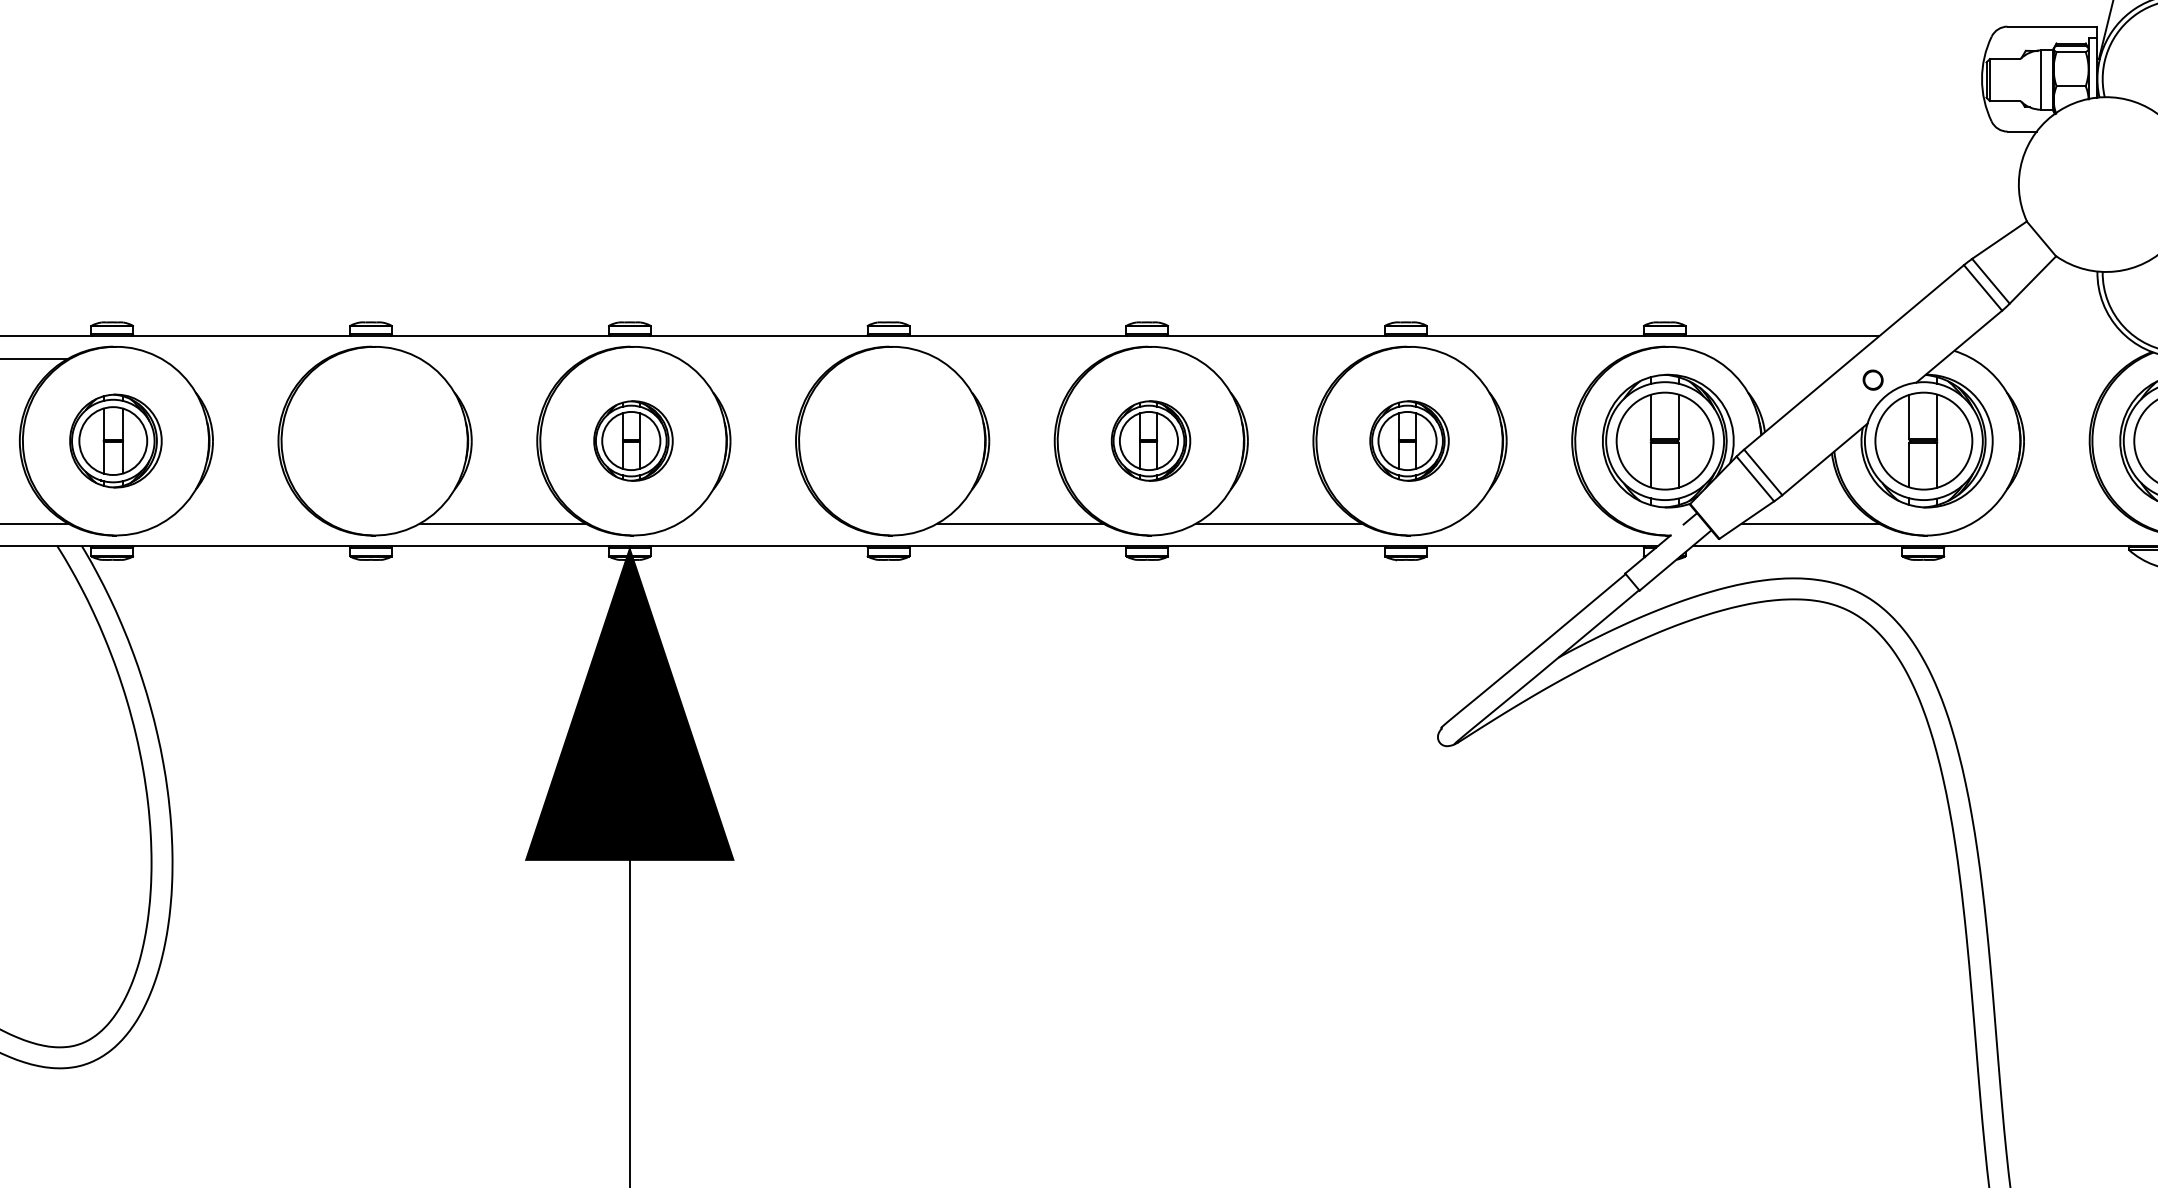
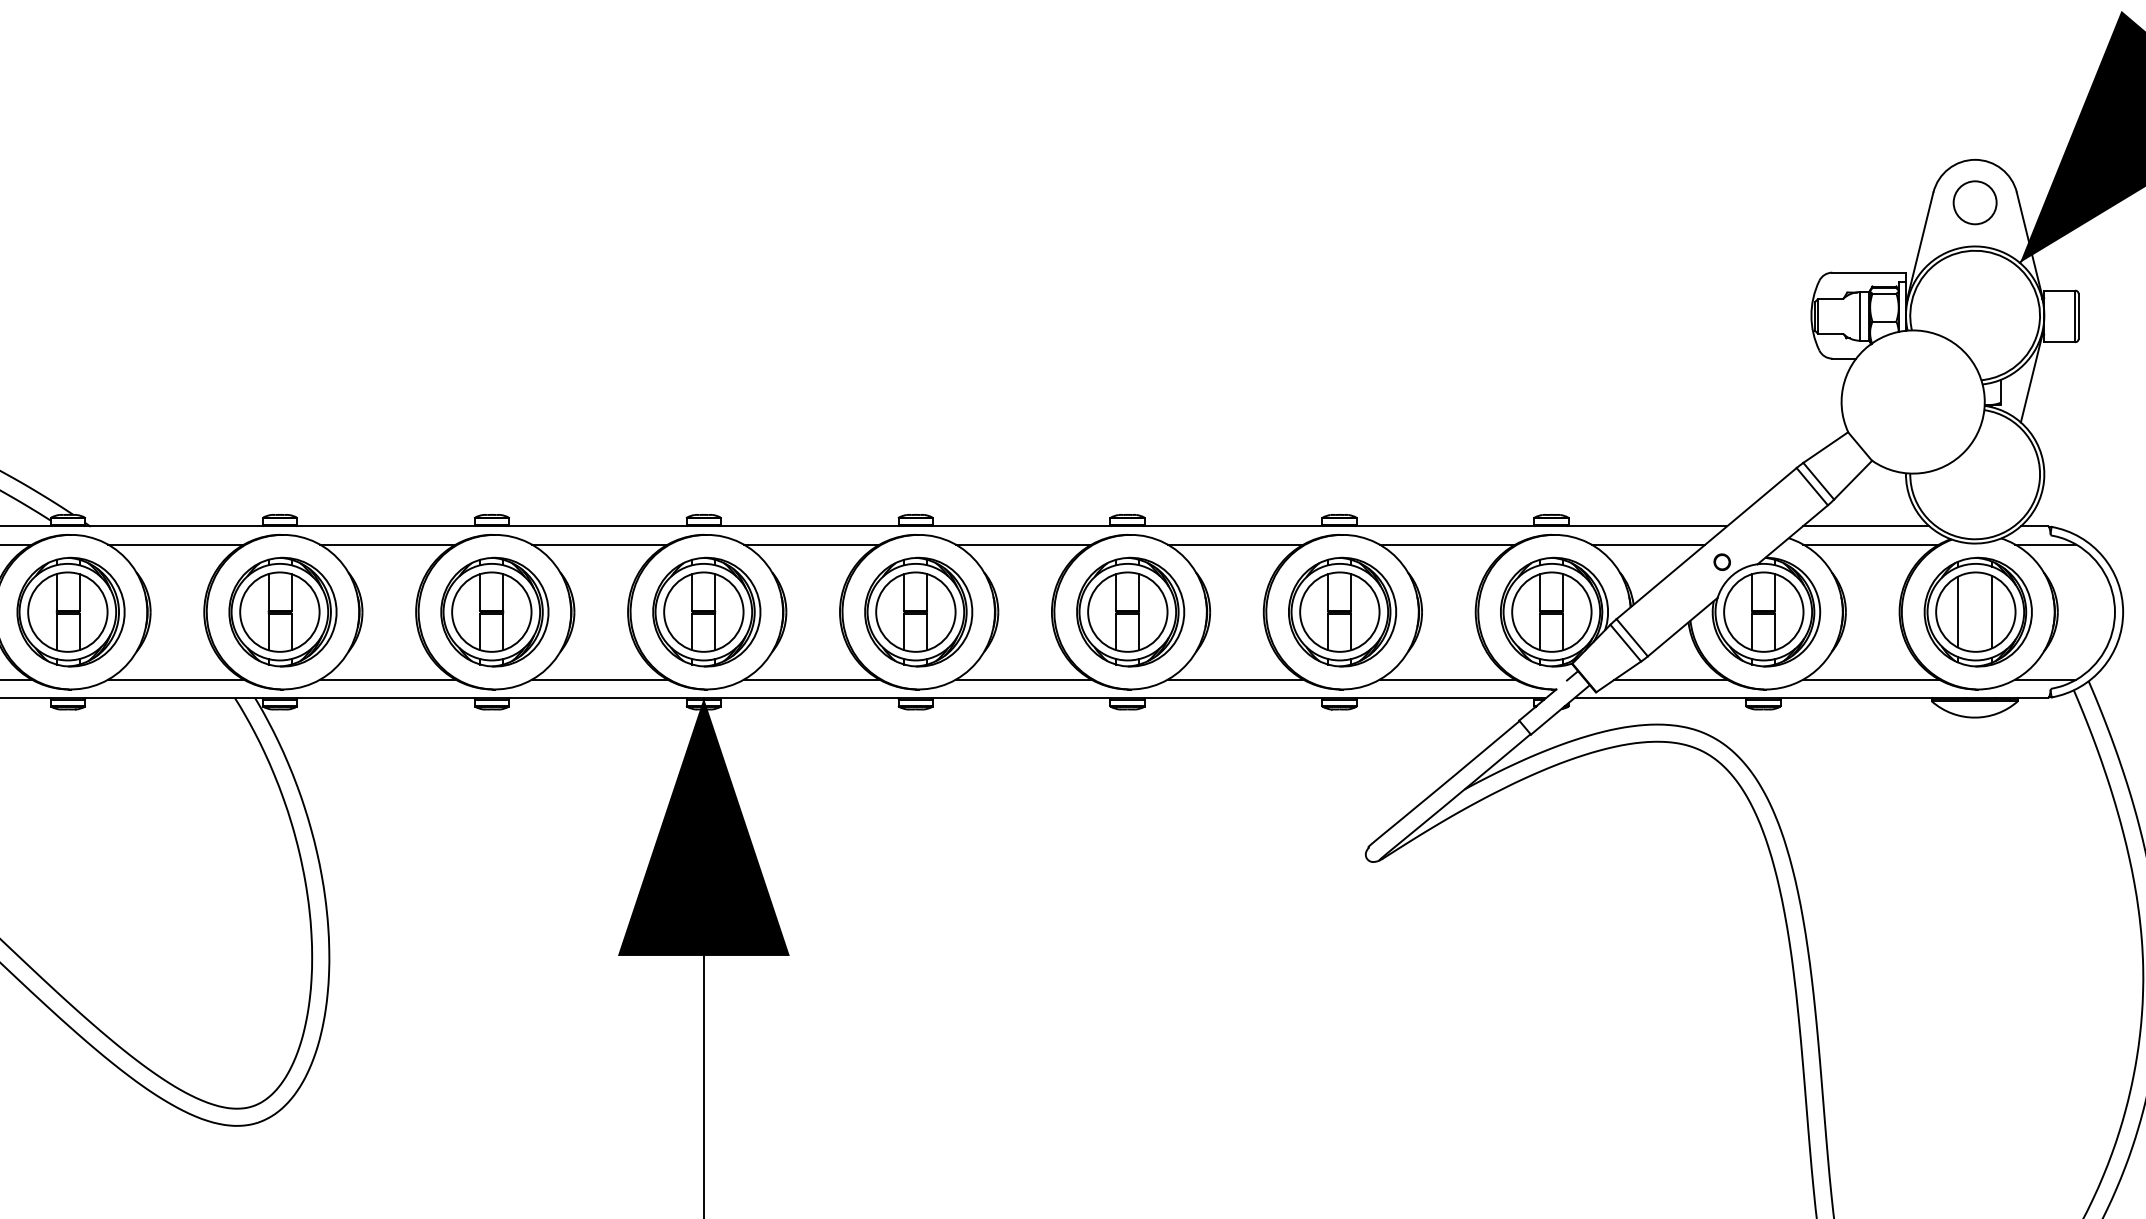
line: (2049, 336) -> (1866, 526), added
line: (243, 358) -> (387, 544), added
line: (502, 358) -> (599, 544), added
line: (761, 358) -> (811, 544), added
line: (1020, 358) -> (1023, 544), added
line: (1278, 358) -> (1235, 544), added
line: (1537, 358) -> (1447, 544), added
line: (1783, 358) -> (1648, 544), added
line: (2054, 358) -> (1870, 544), added
part: (115, 440) -> (282, 611), size x1.43
part: (374, 440) -> (494, 611), added
part: (633, 440) -> (706, 611), size x1.67
part: (891, 440) -> (918, 611), added
part: (1150, 440) -> (1130, 611), size x1.67
part: (1409, 440) -> (1342, 611), size x1.67
line: (243, 523) -> (387, 679), added
line: (761, 523) -> (811, 679), added
line: (1537, 523) -> (1447, 679), added
line: (2054, 523) -> (1870, 679), added

